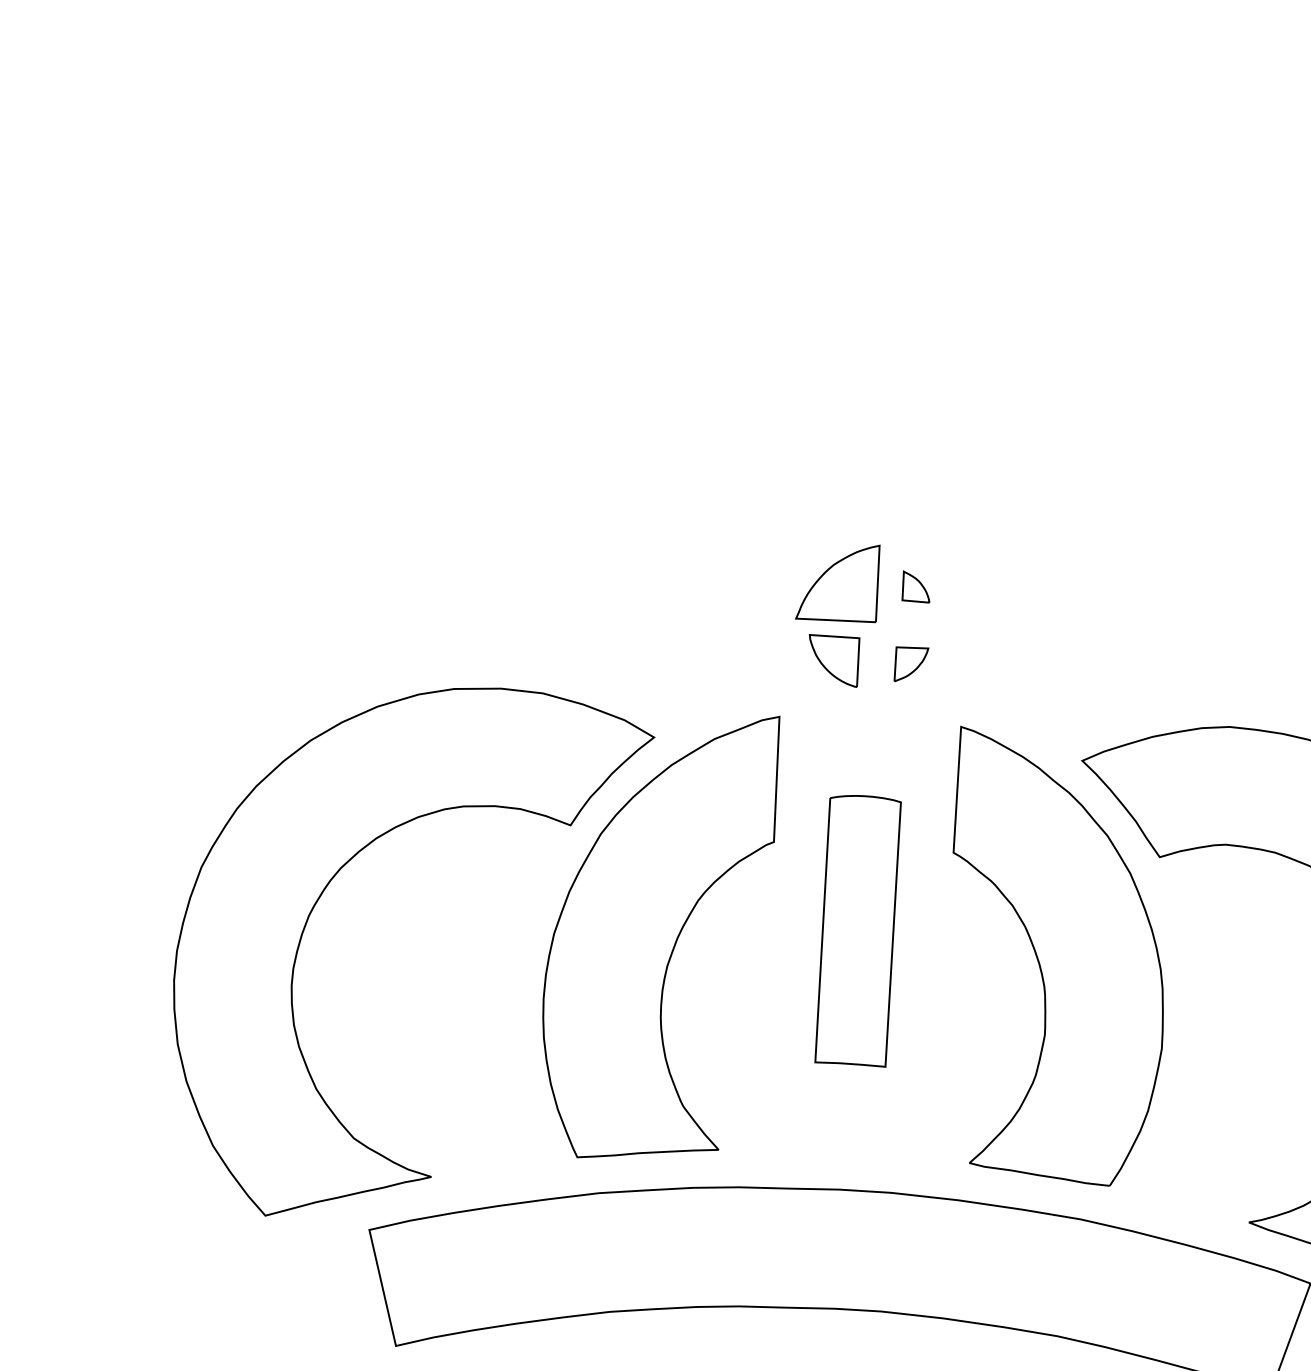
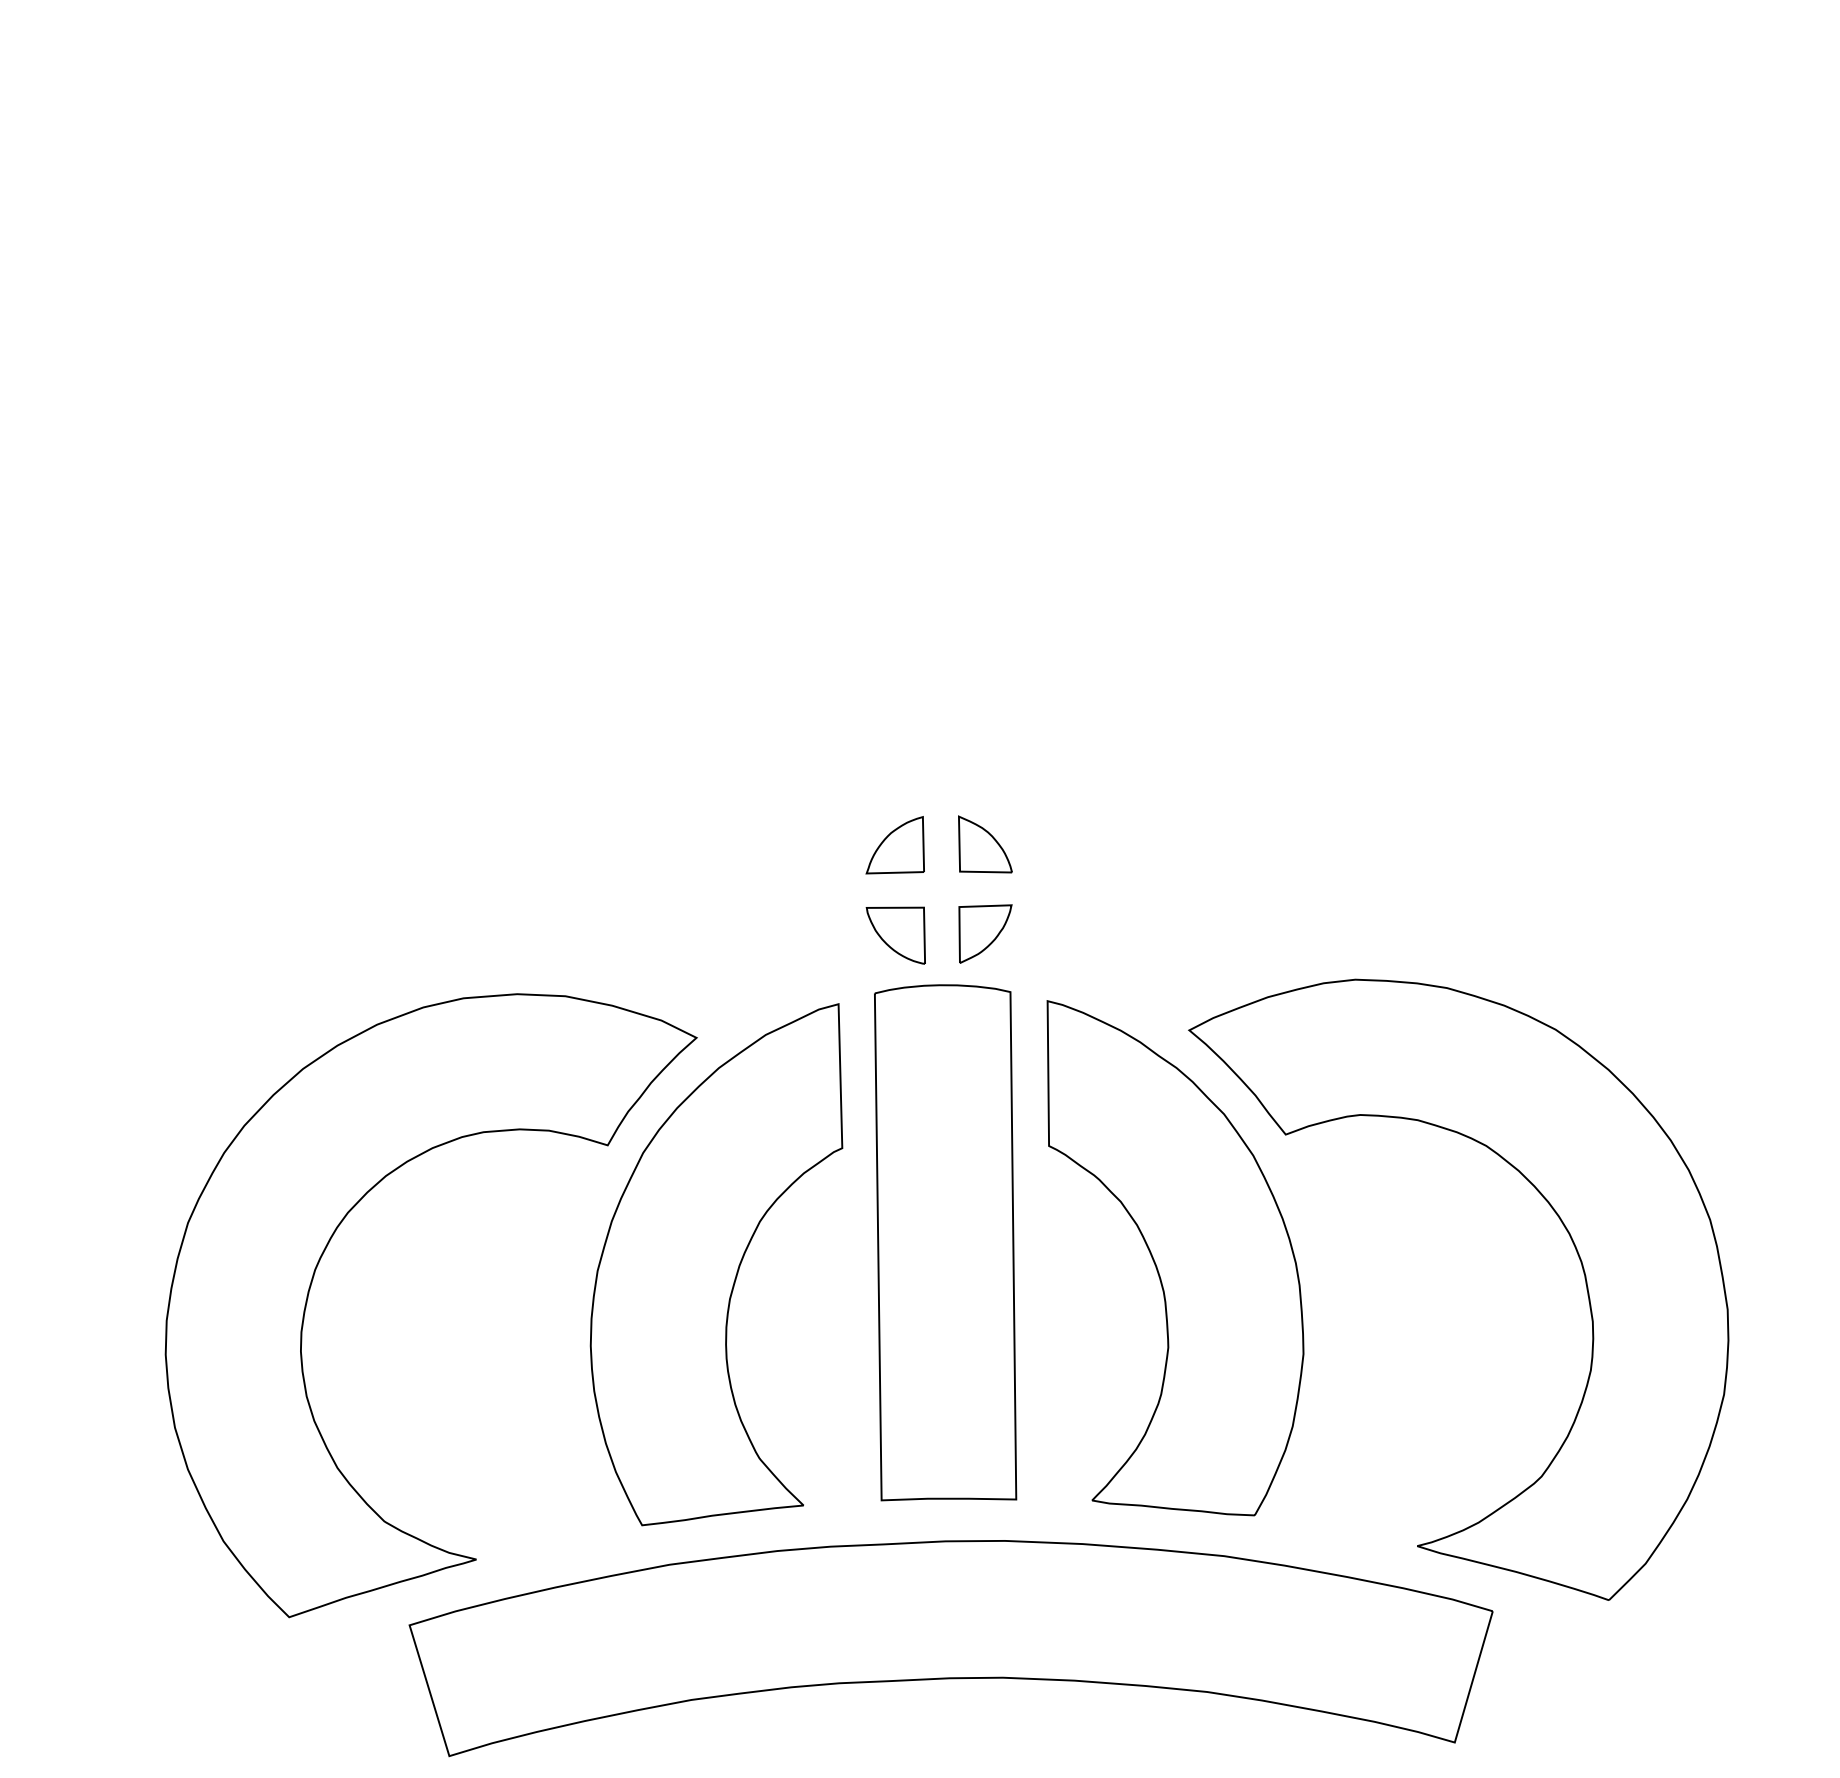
part: (837, 582) -> (894, 845), size x0.62
part: (916, 587) -> (985, 844), size x1.67
part: (911, 664) -> (985, 933), size x1.43
part: (857, 930) -> (945, 1242), size x1.67

